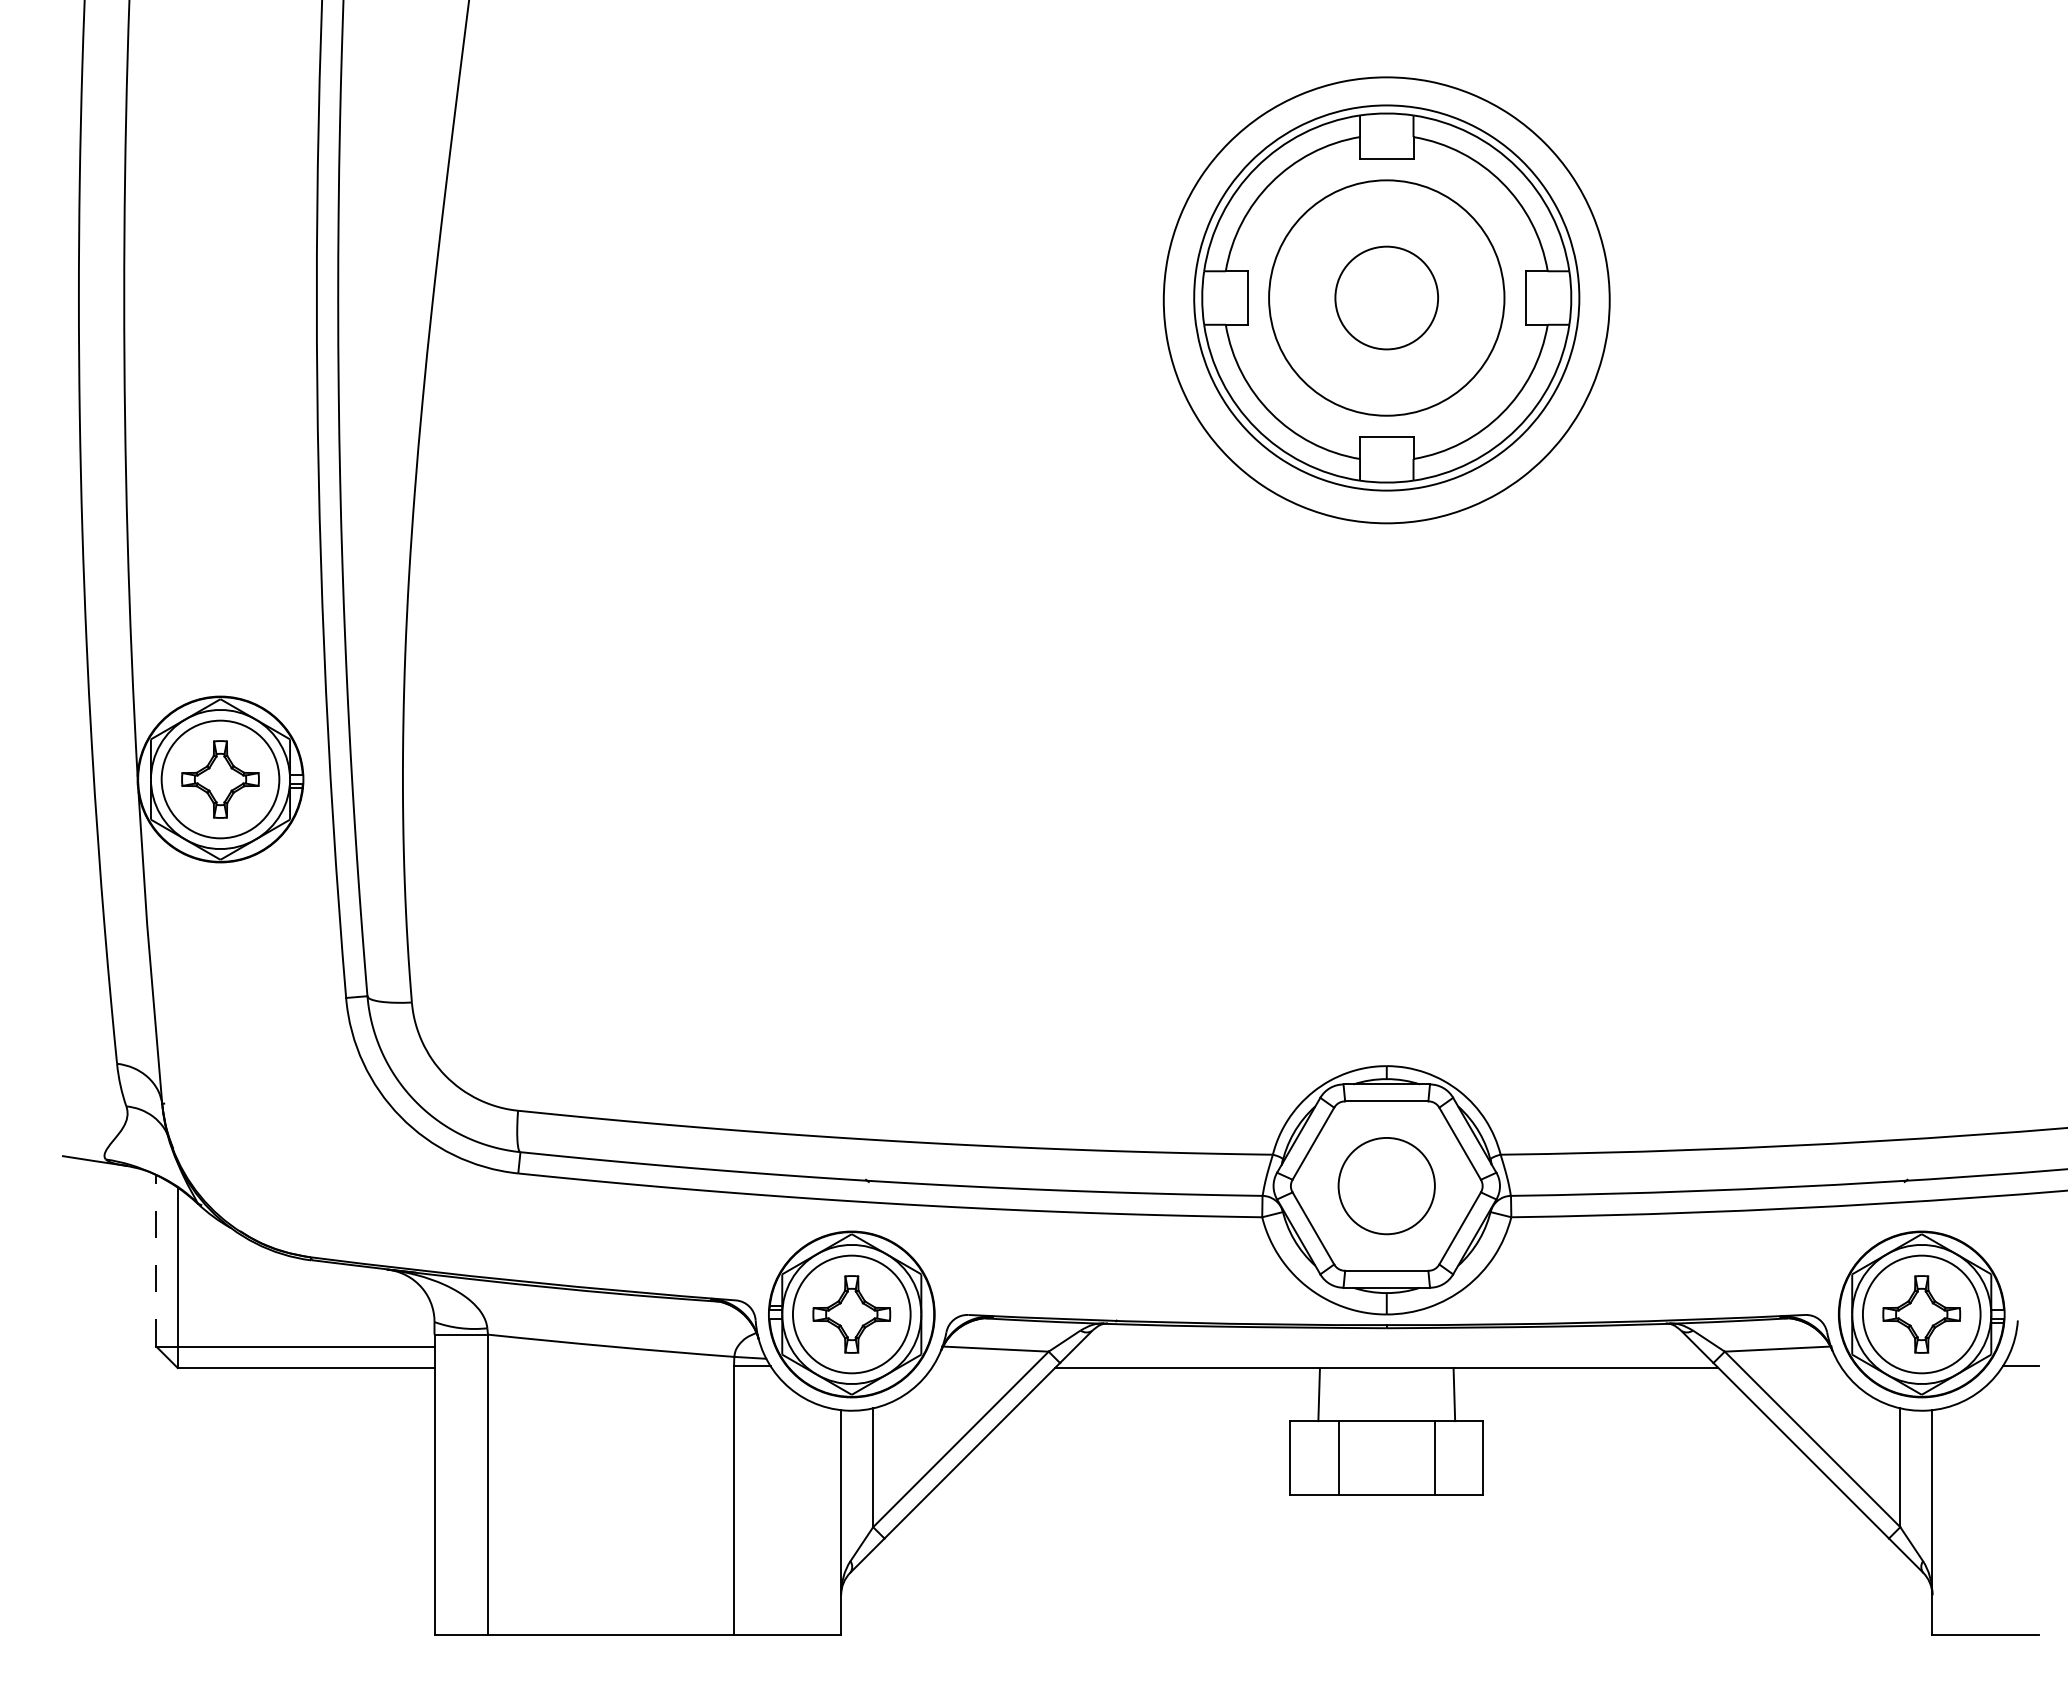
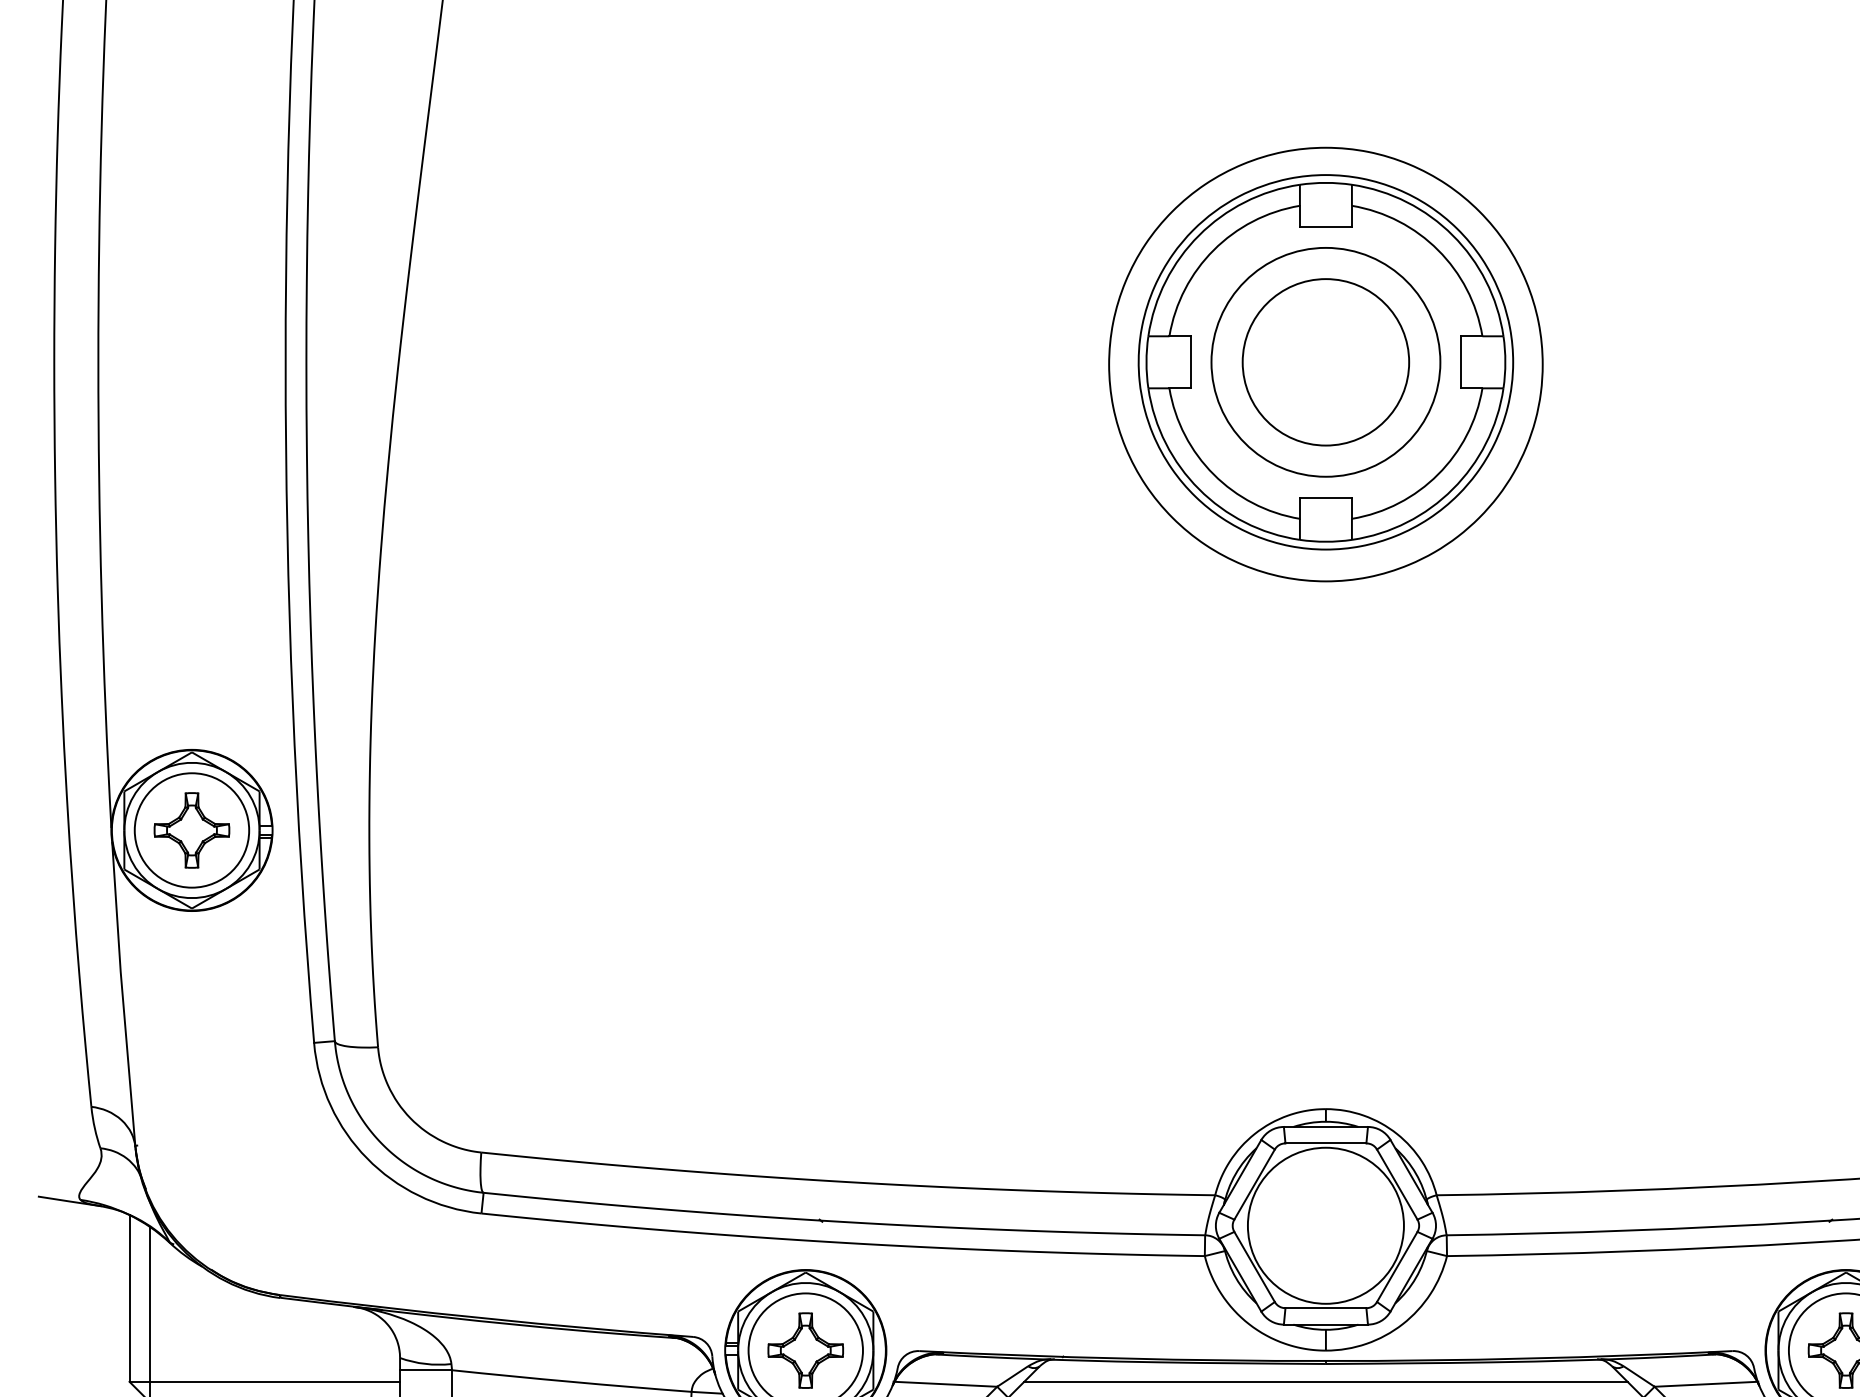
circle: (1386, 297) -> (1325, 361), size x1.67
circle: (1386, 1185) -> (1325, 1225), size x1.67
line: (156, 1260) -> (129, 1298), dashed -> solid
line: (1386, 1346) -> (1325, 1381), added

